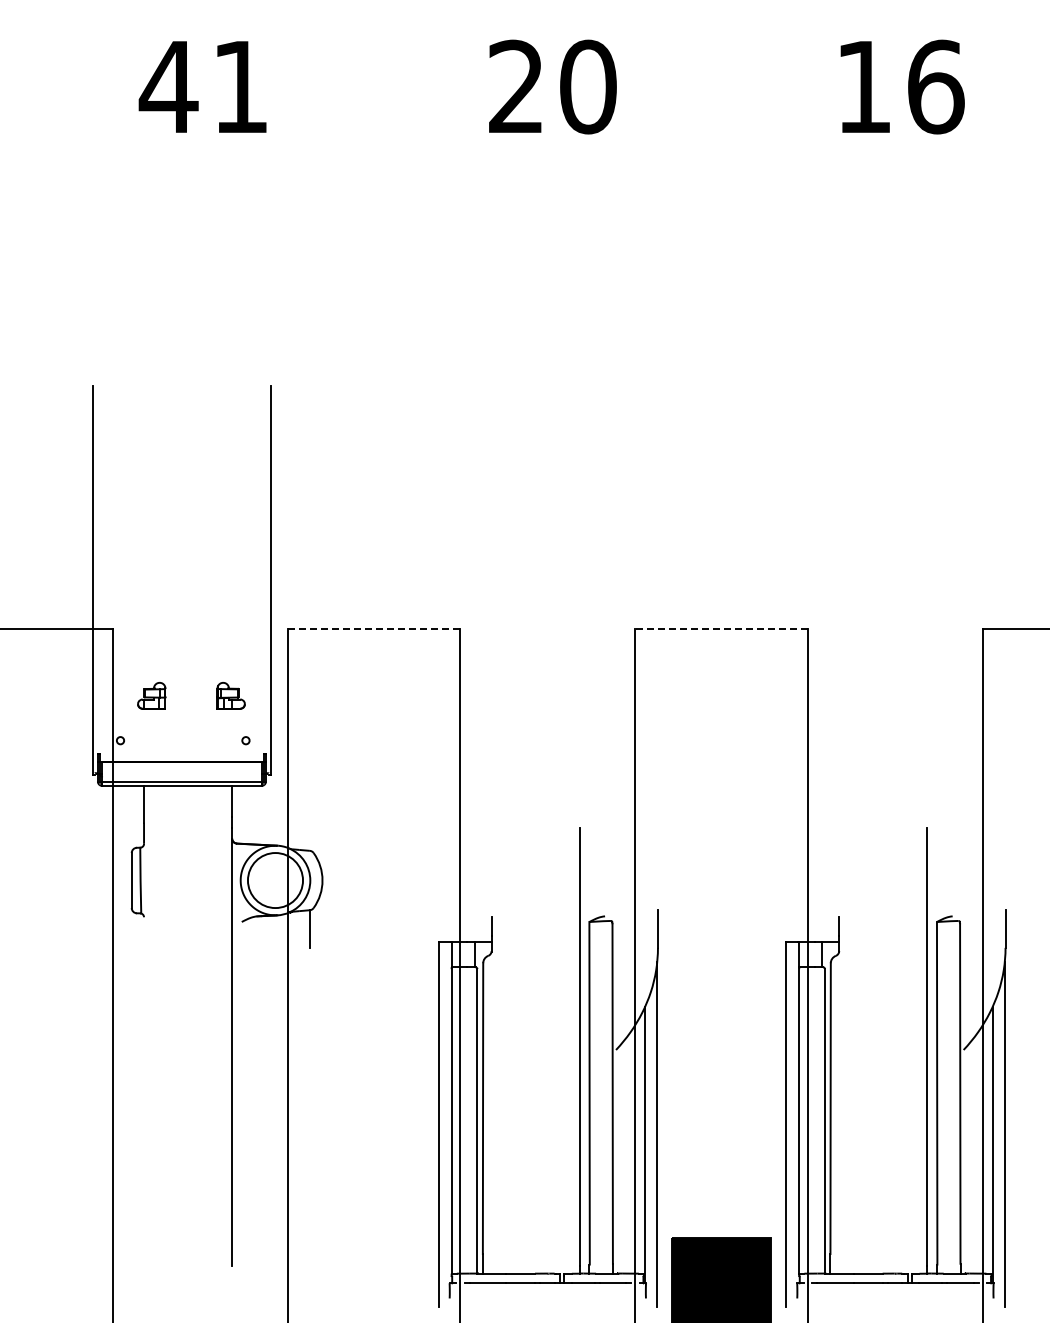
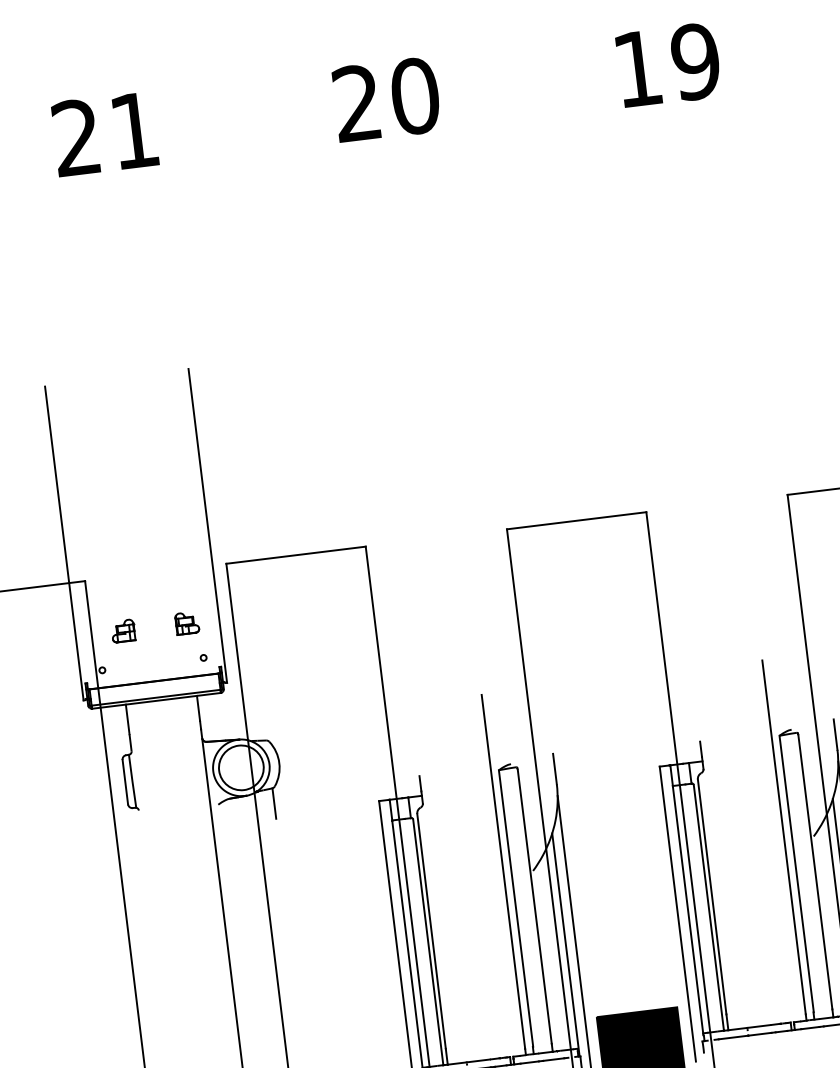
text: (168, 85) -> (76, 136), 41 -> 21
text: (935, 86) -> (695, 61), 16 -> 19
line: (373, 629) -> (295, 555), dashed -> solid
line: (721, 629) -> (576, 521), dashed -> solid

